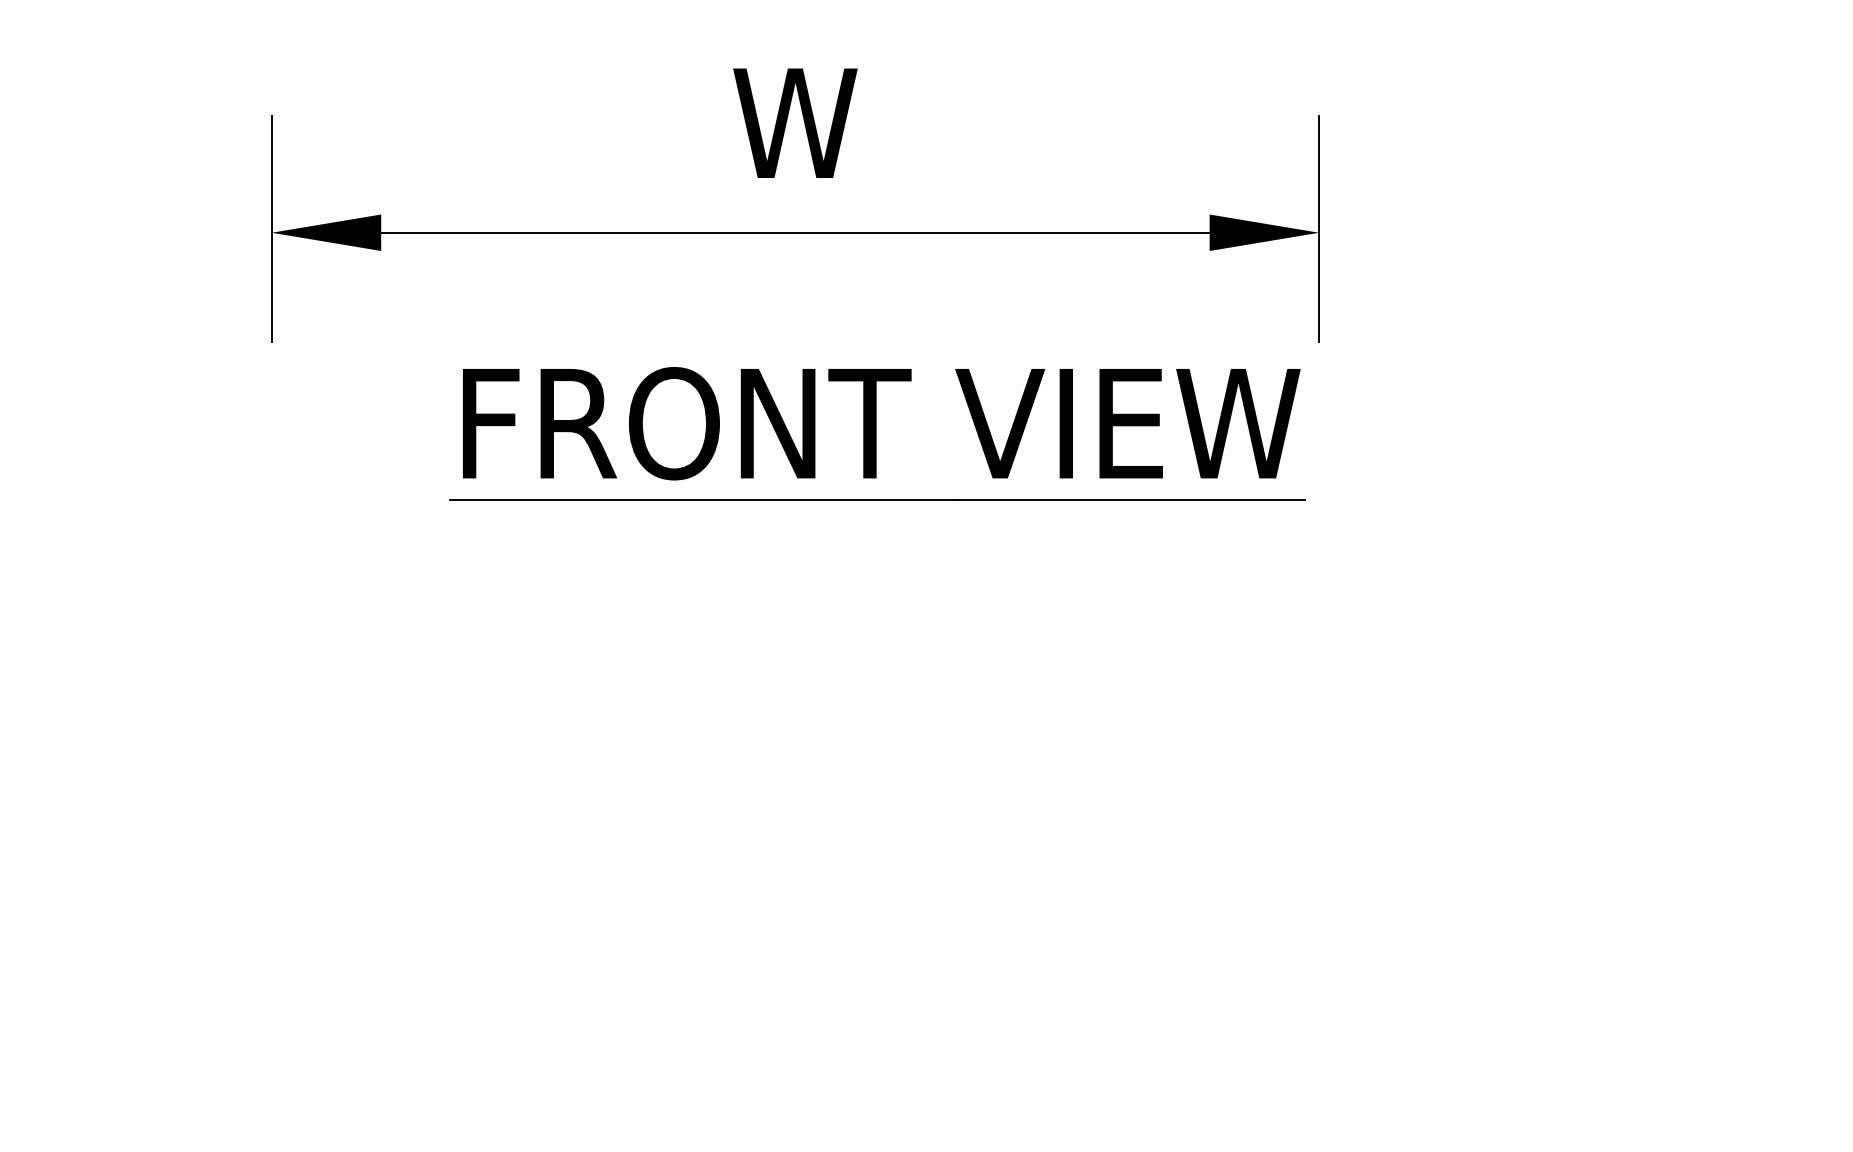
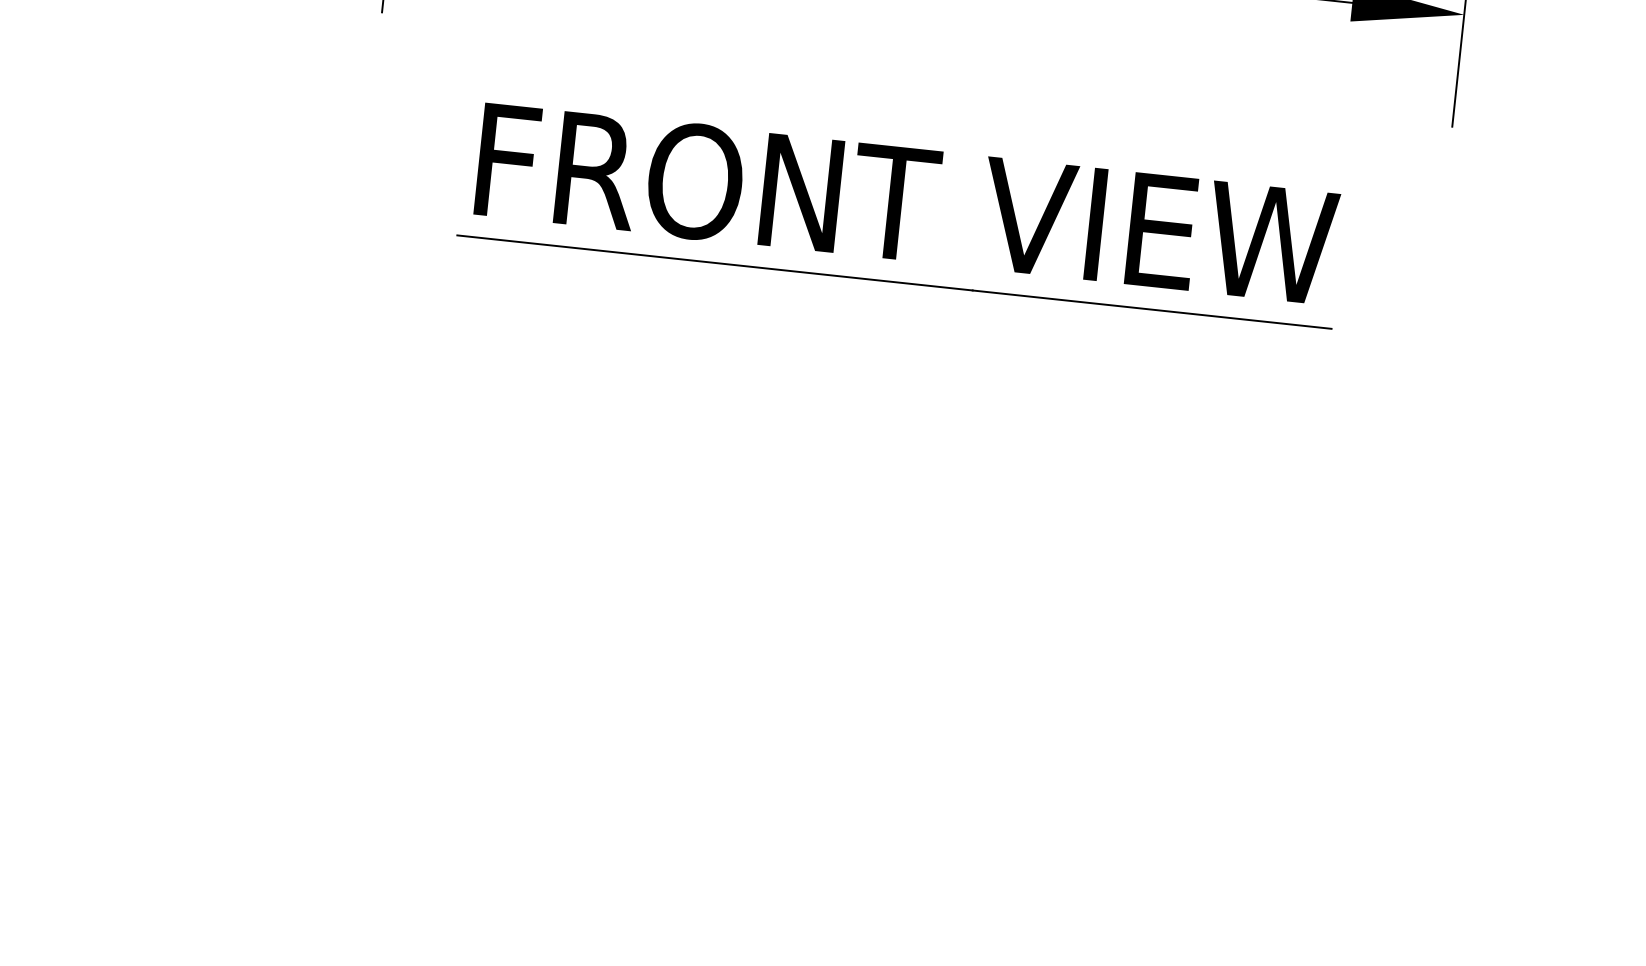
part: (877, 433) -> (901, 213), moved

